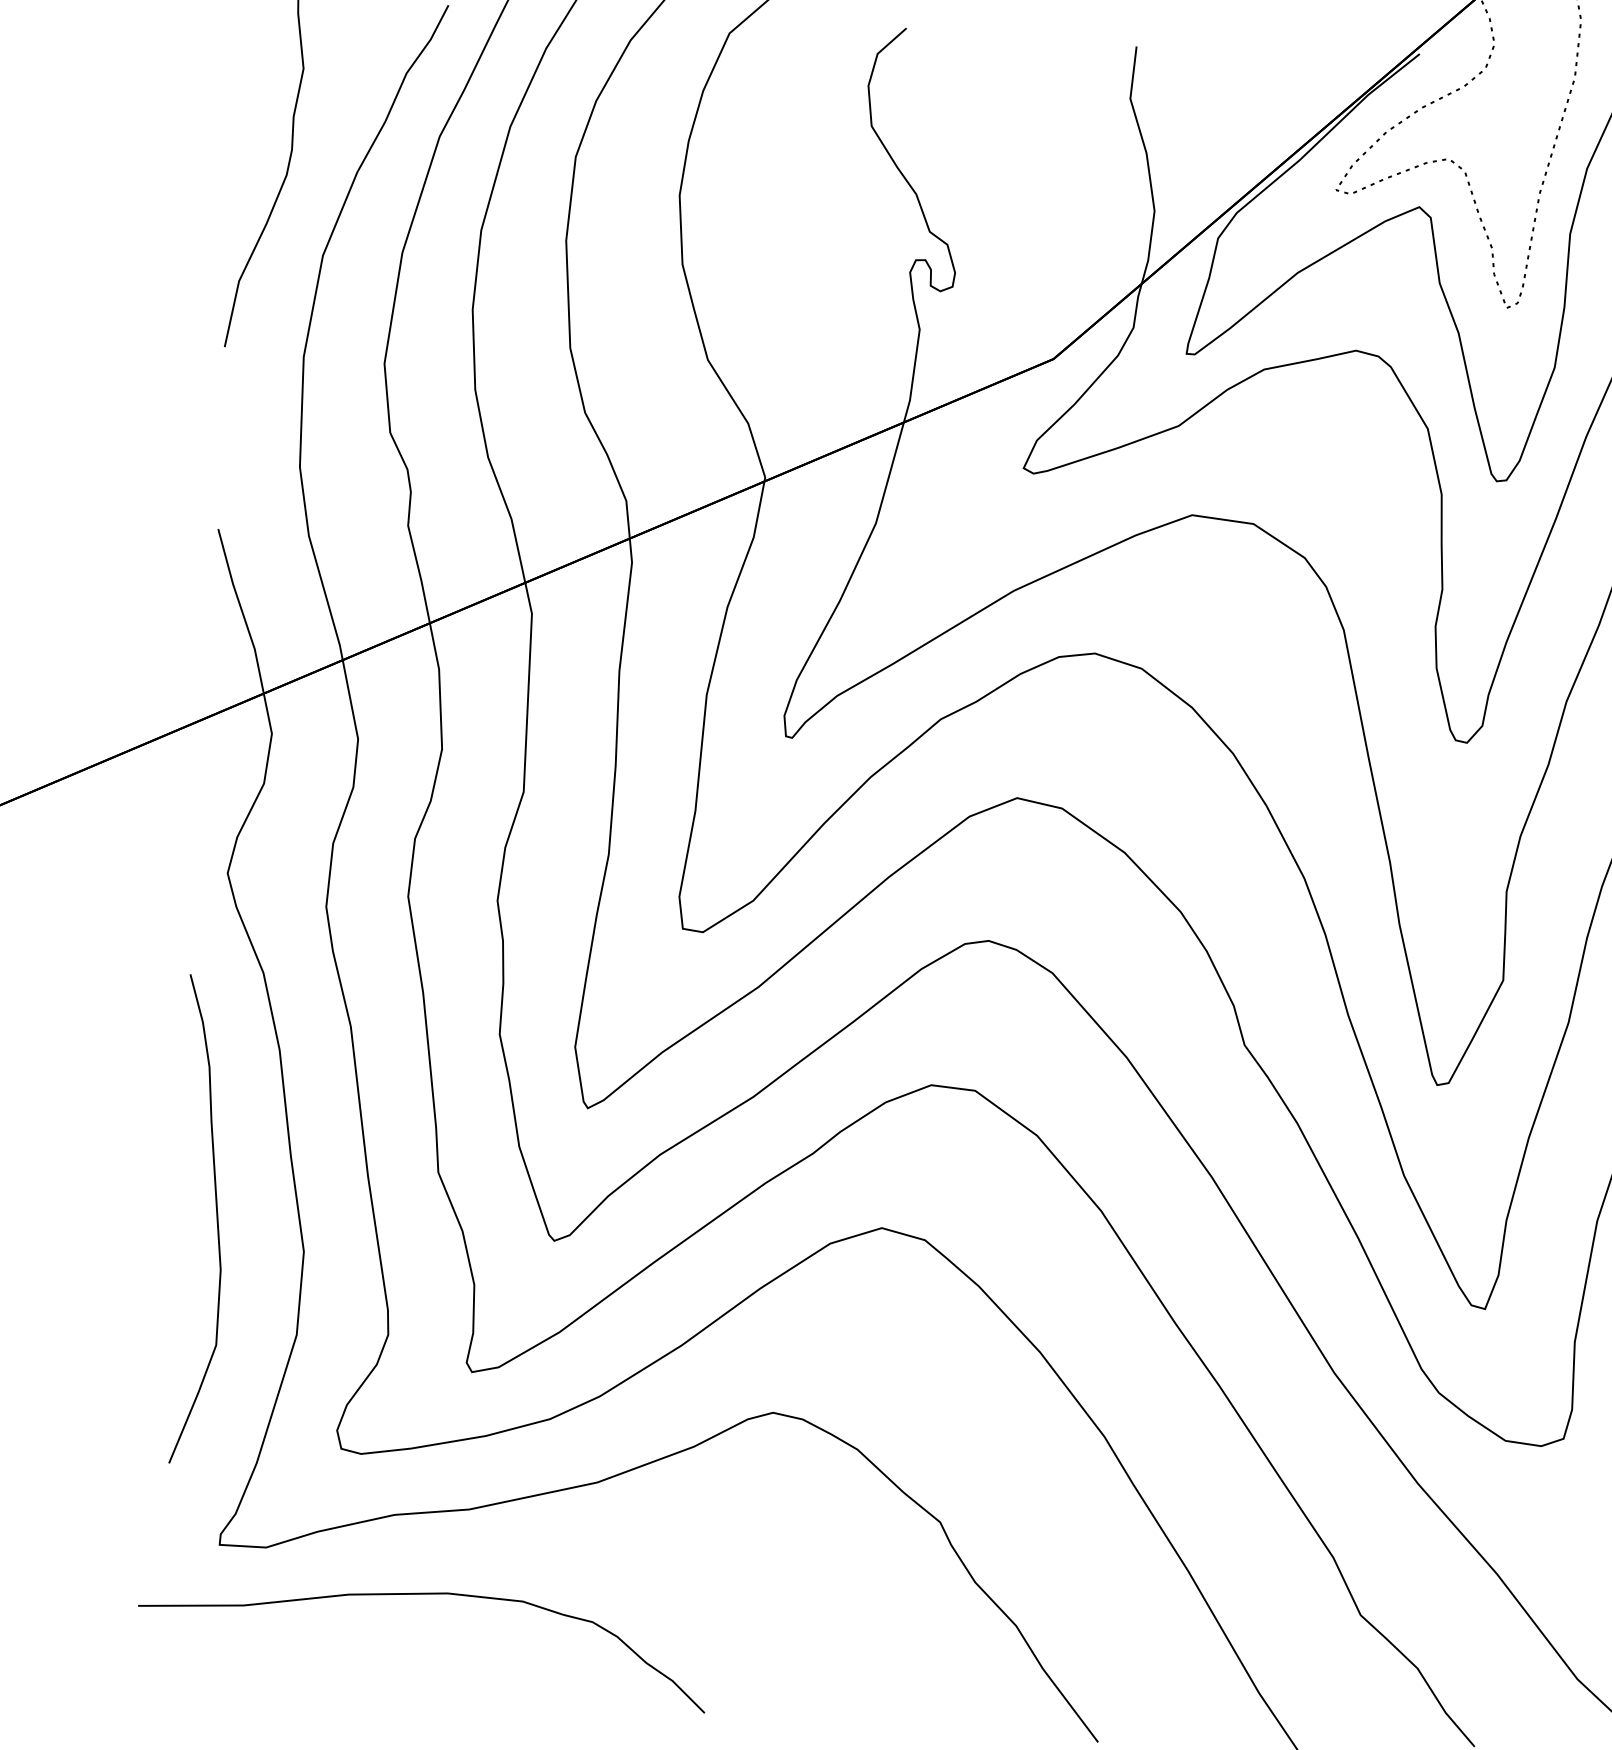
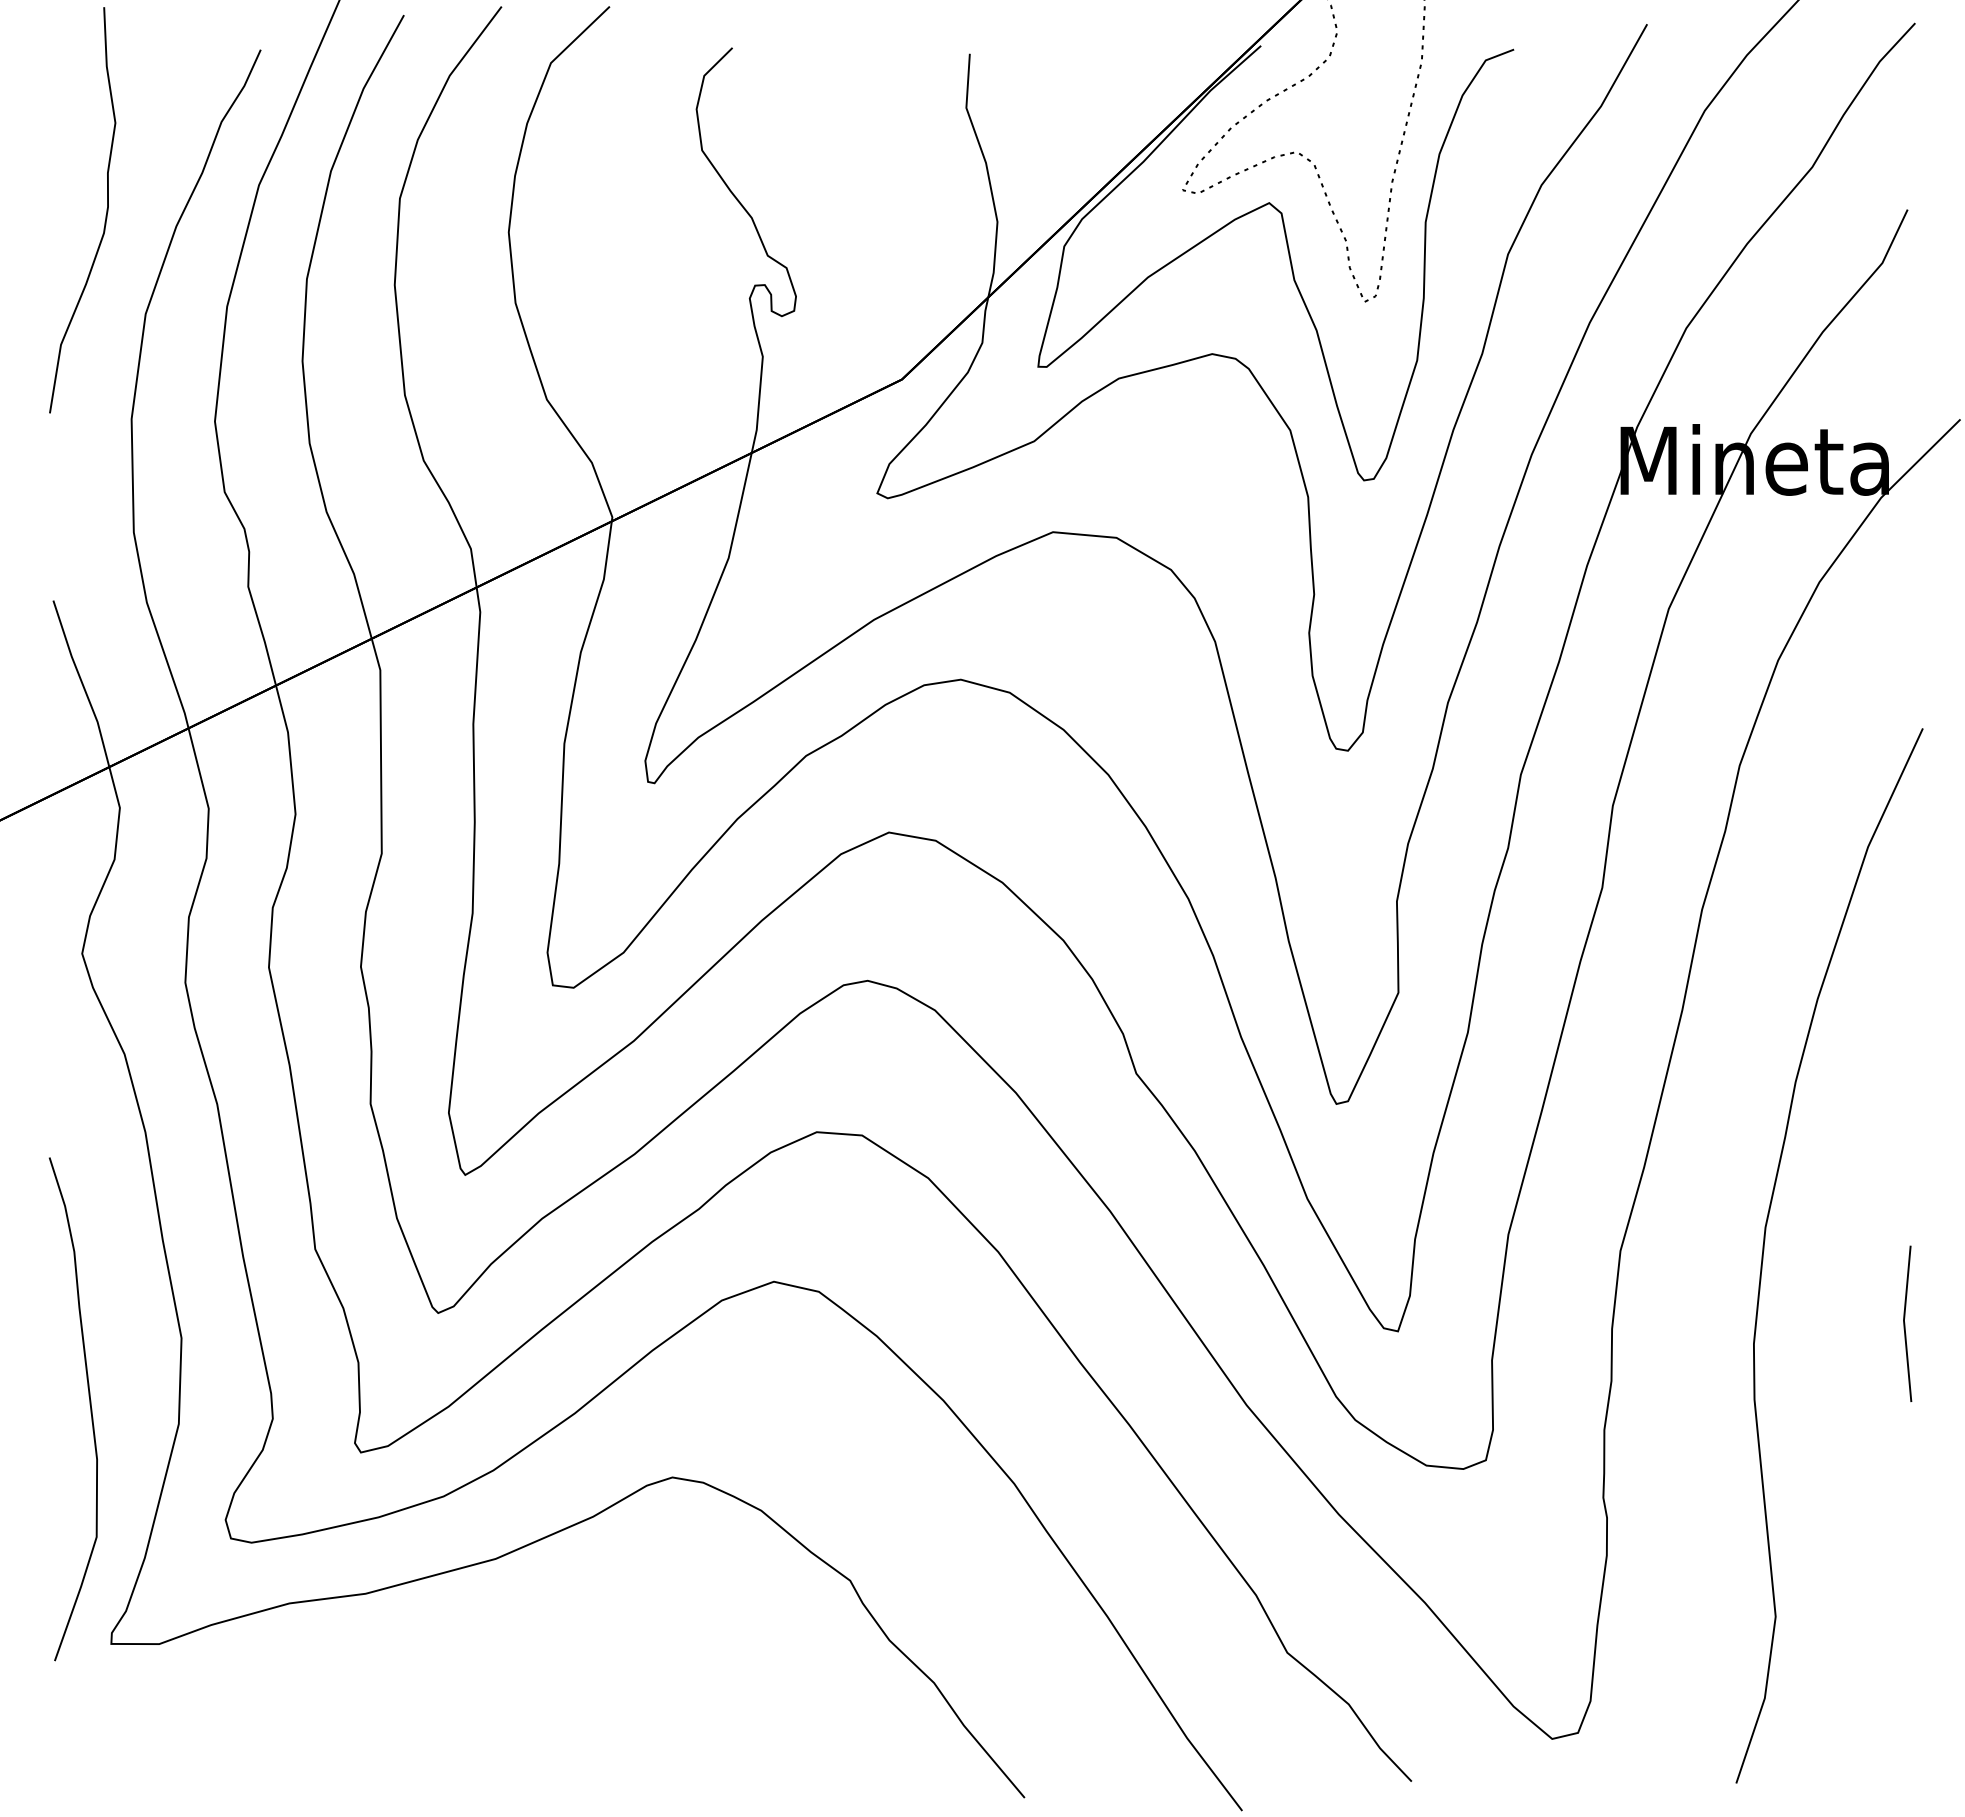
curve: (216, 1217) -> (89, 1405), moved
curve: (417, 1595) -> (317, 1684), removed

